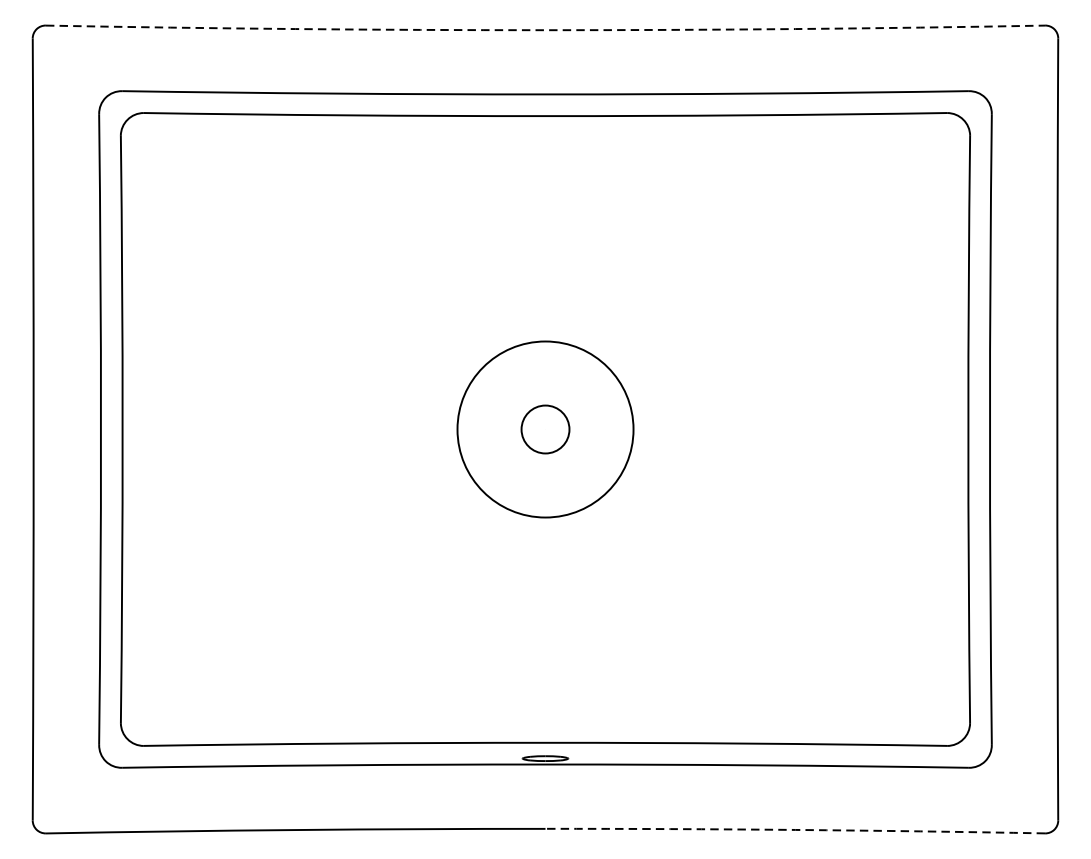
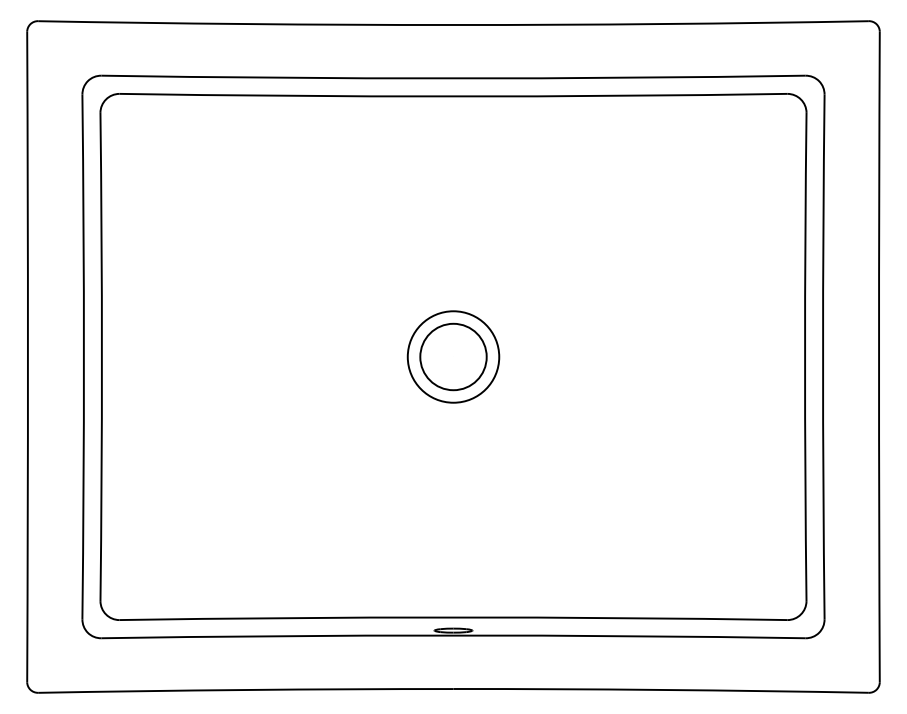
arc: (545, 30) -> (453, 25), dashed -> solid
circle: (545, 428) -> (453, 356), size x0.62
circle: (545, 428) -> (453, 356), size x1.67
arc: (795, 829) -> (661, 689), dashed -> solid

